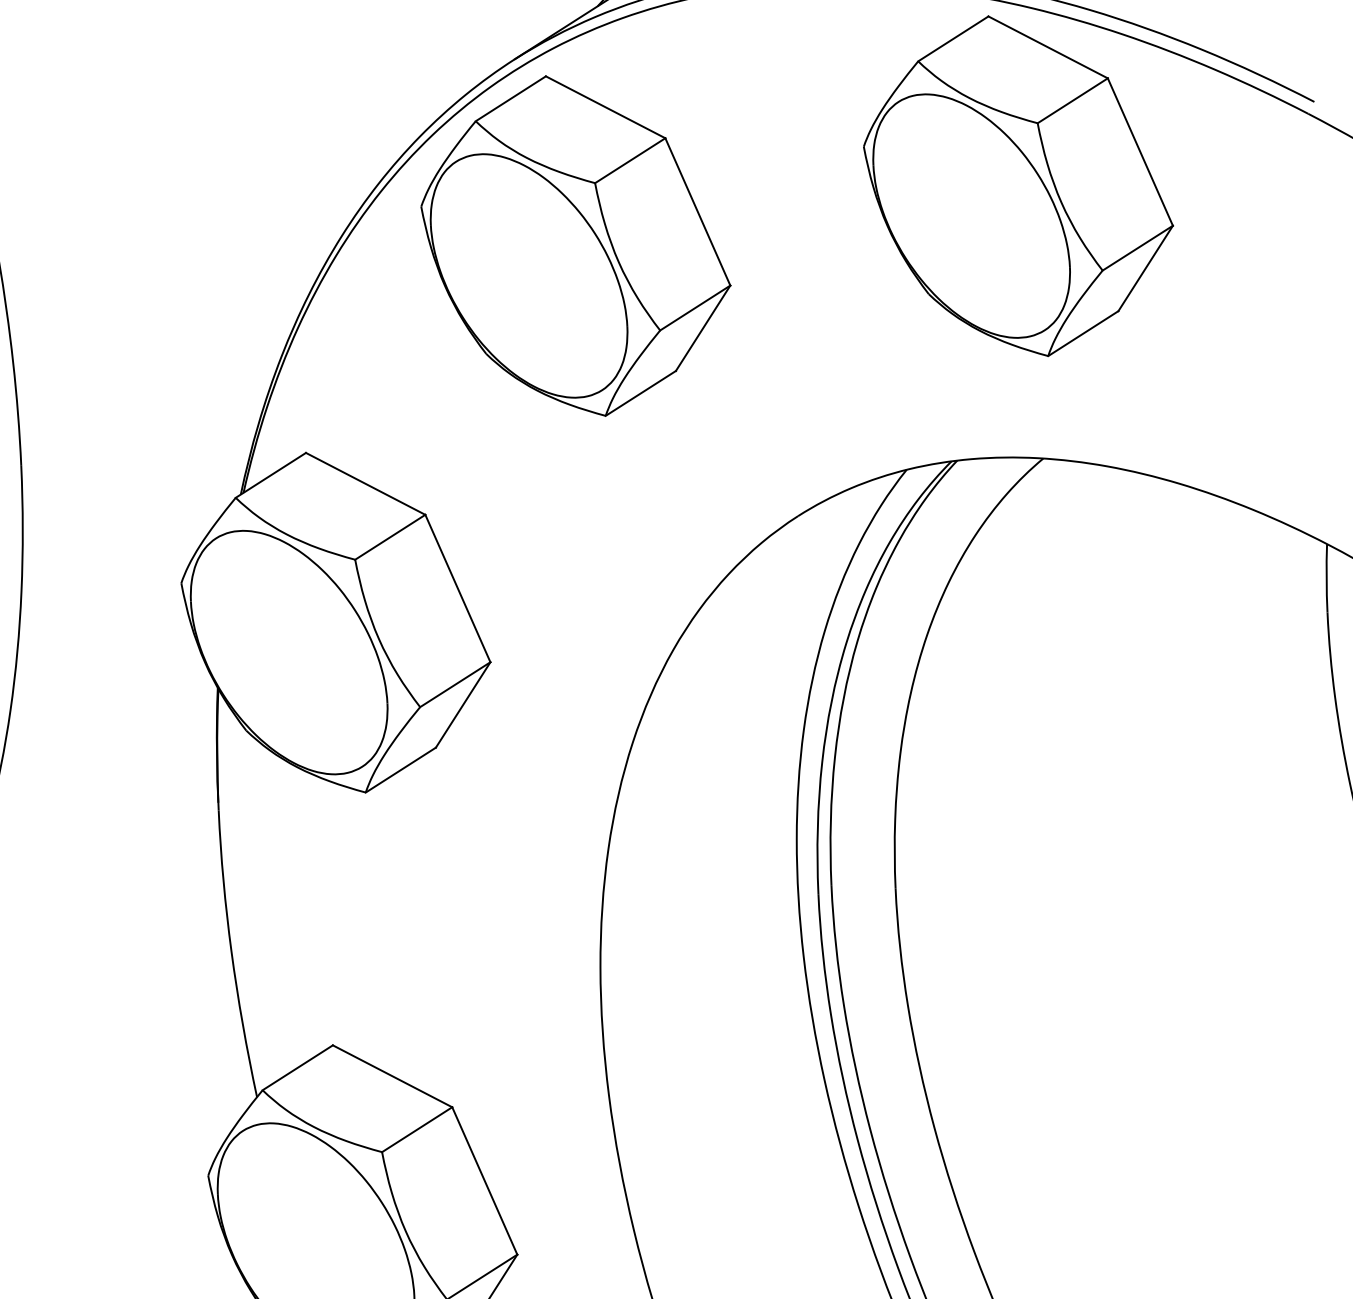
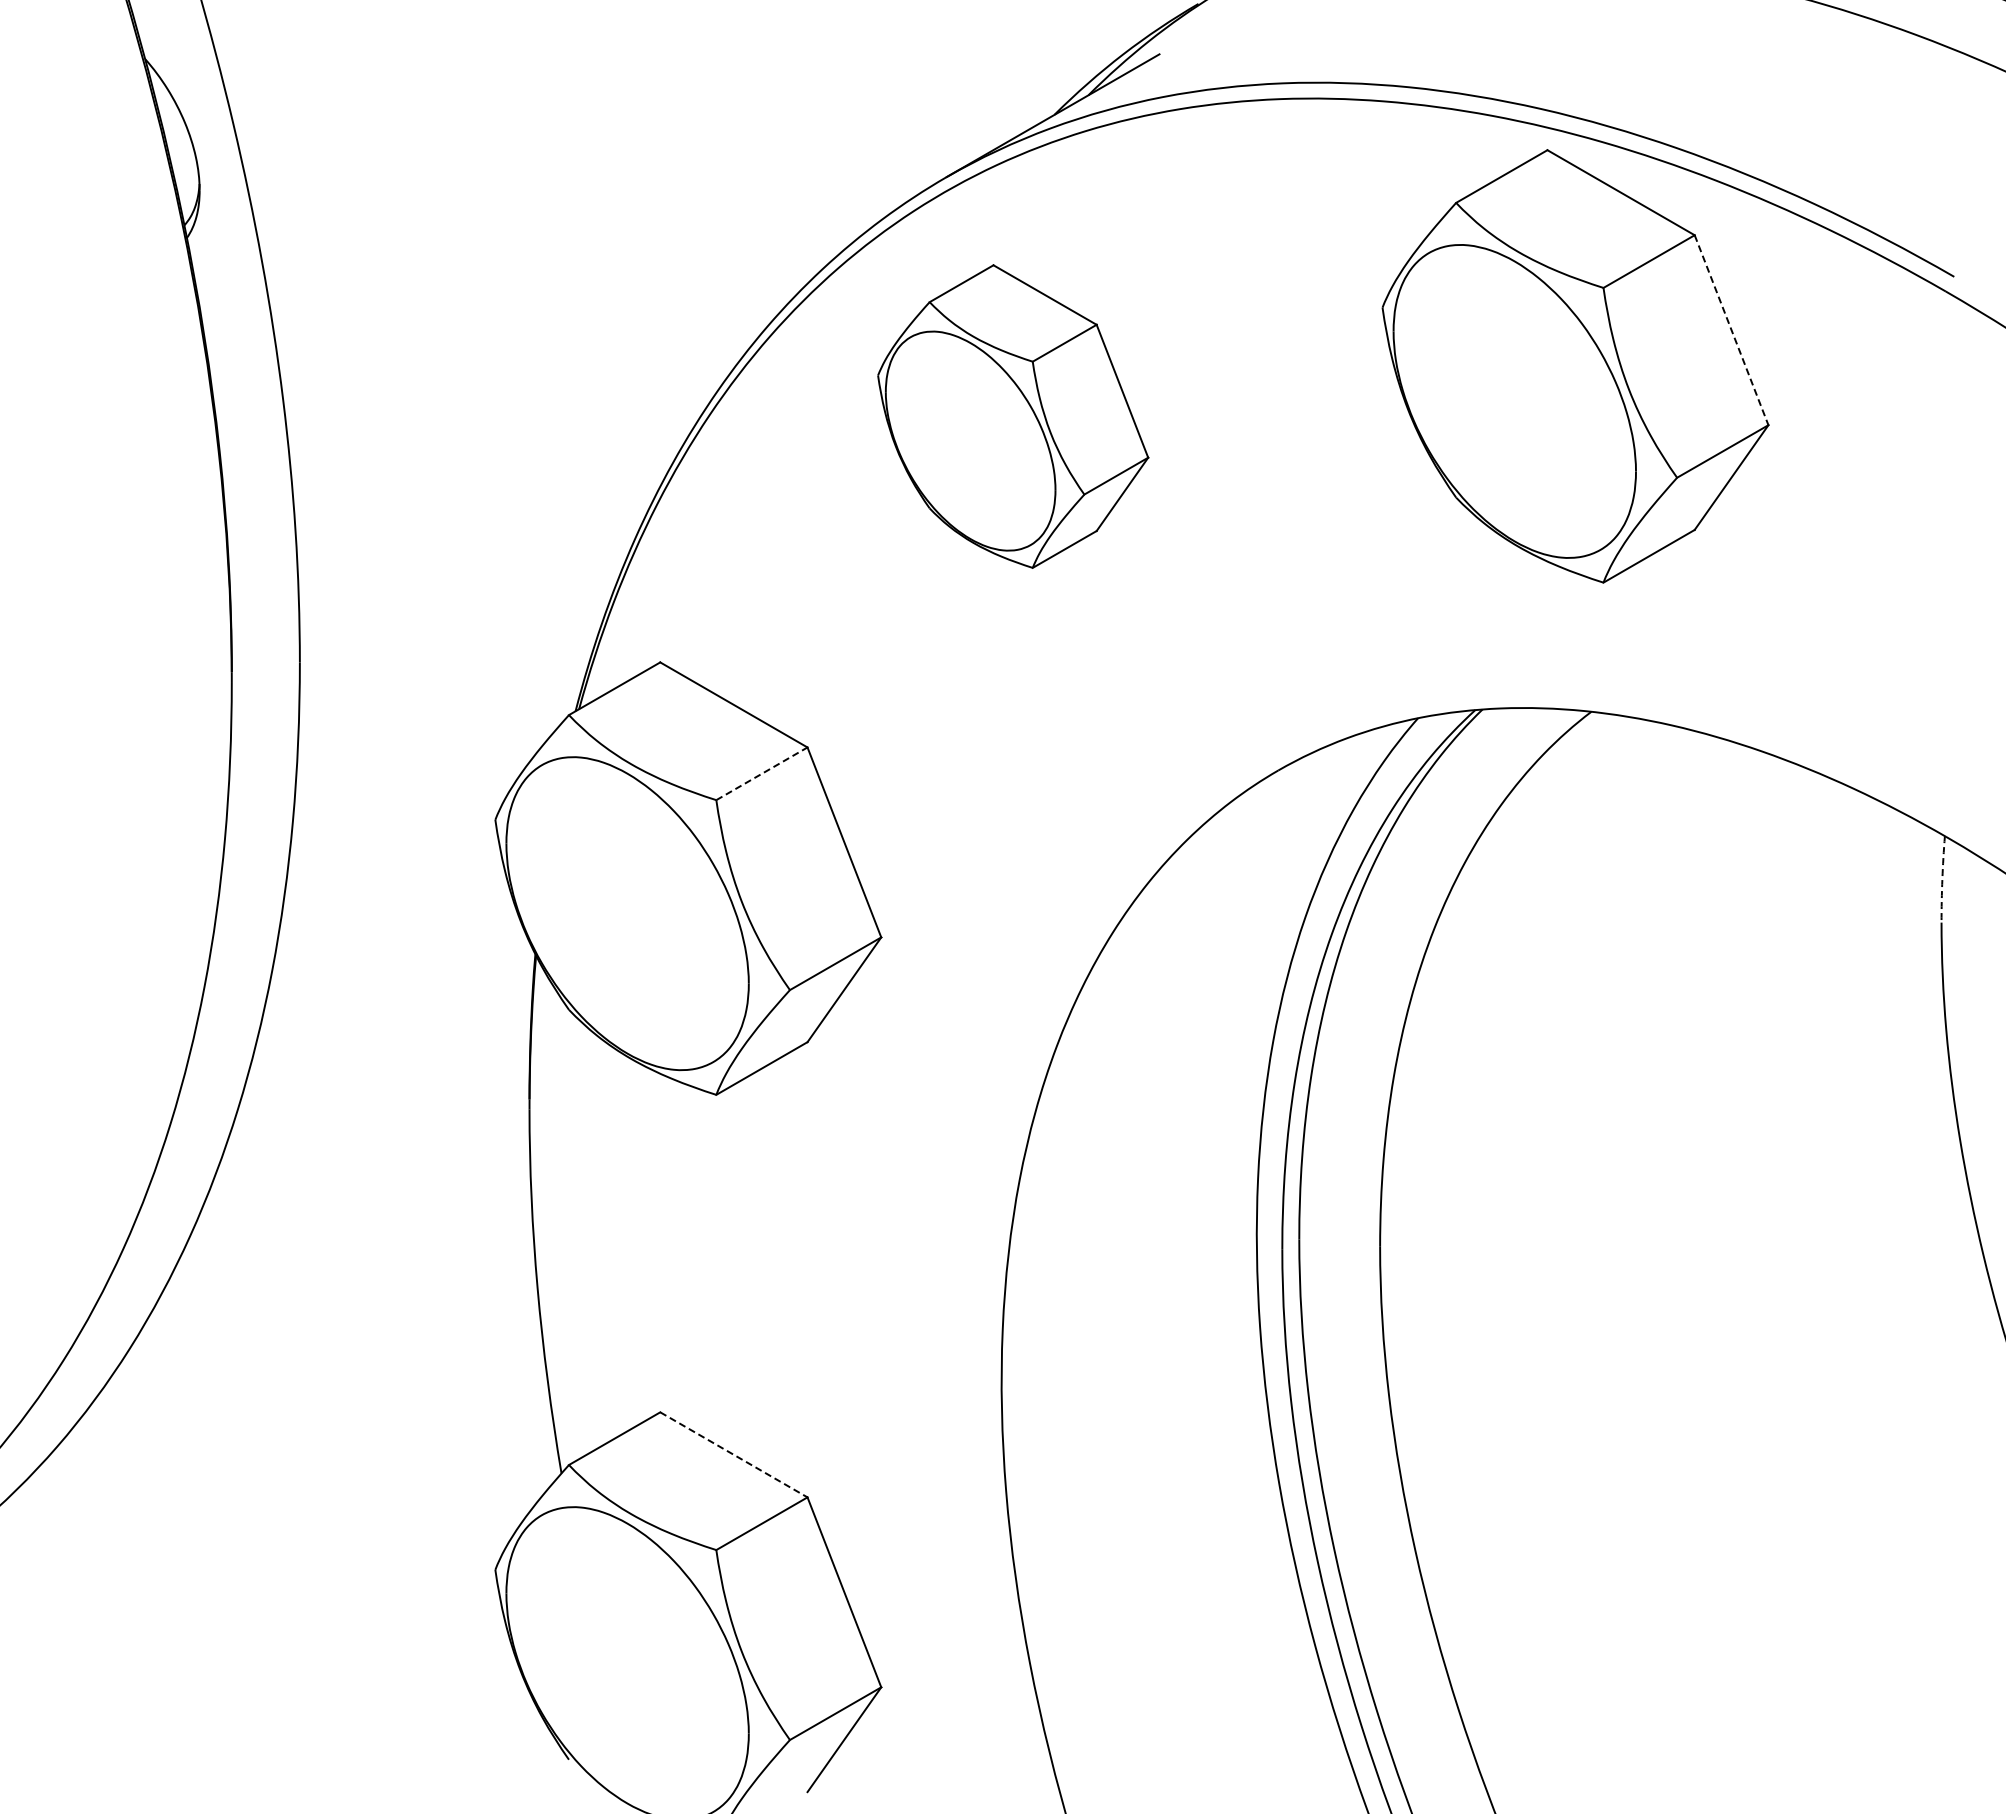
line: (1140, 152) -> (1731, 330), solid -> dashed
part: (576, 245) -> (1013, 416), size x0.7
line: (389, 537) -> (761, 773), solid -> dashed
arc: (1326, 578) -> (1942, 879), solid -> dashed
line: (393, 1076) -> (734, 1455), solid -> dashed

